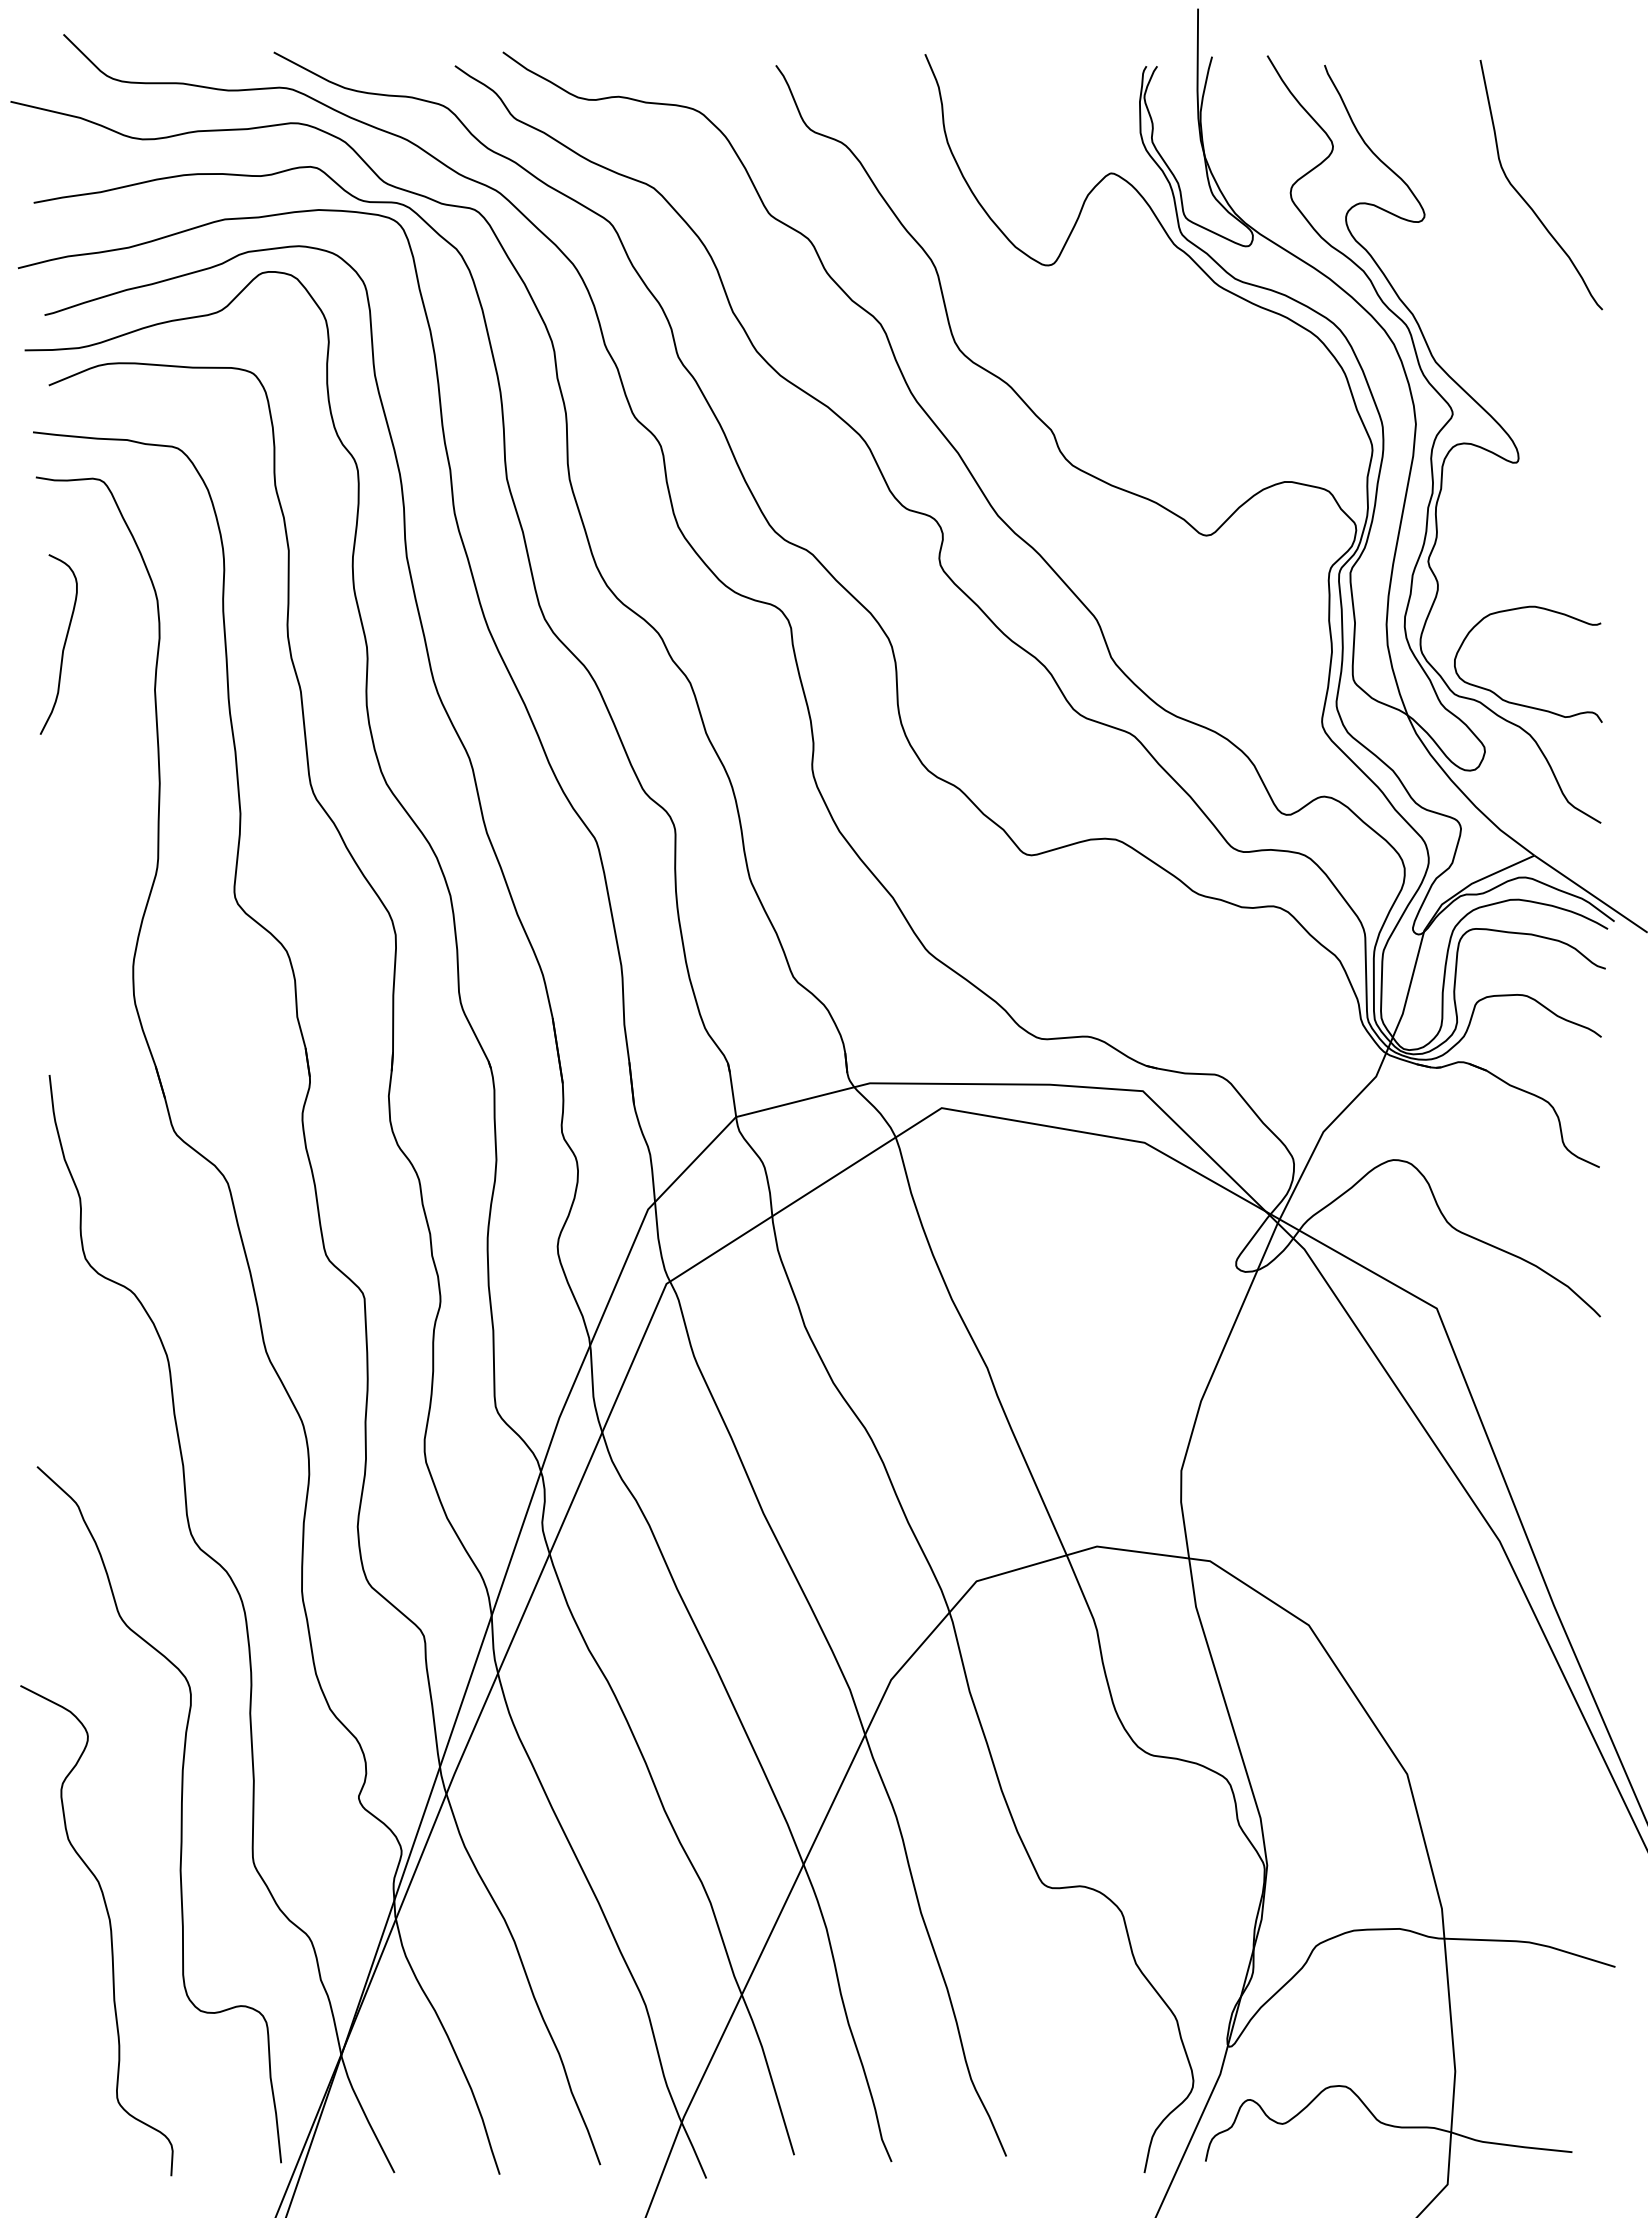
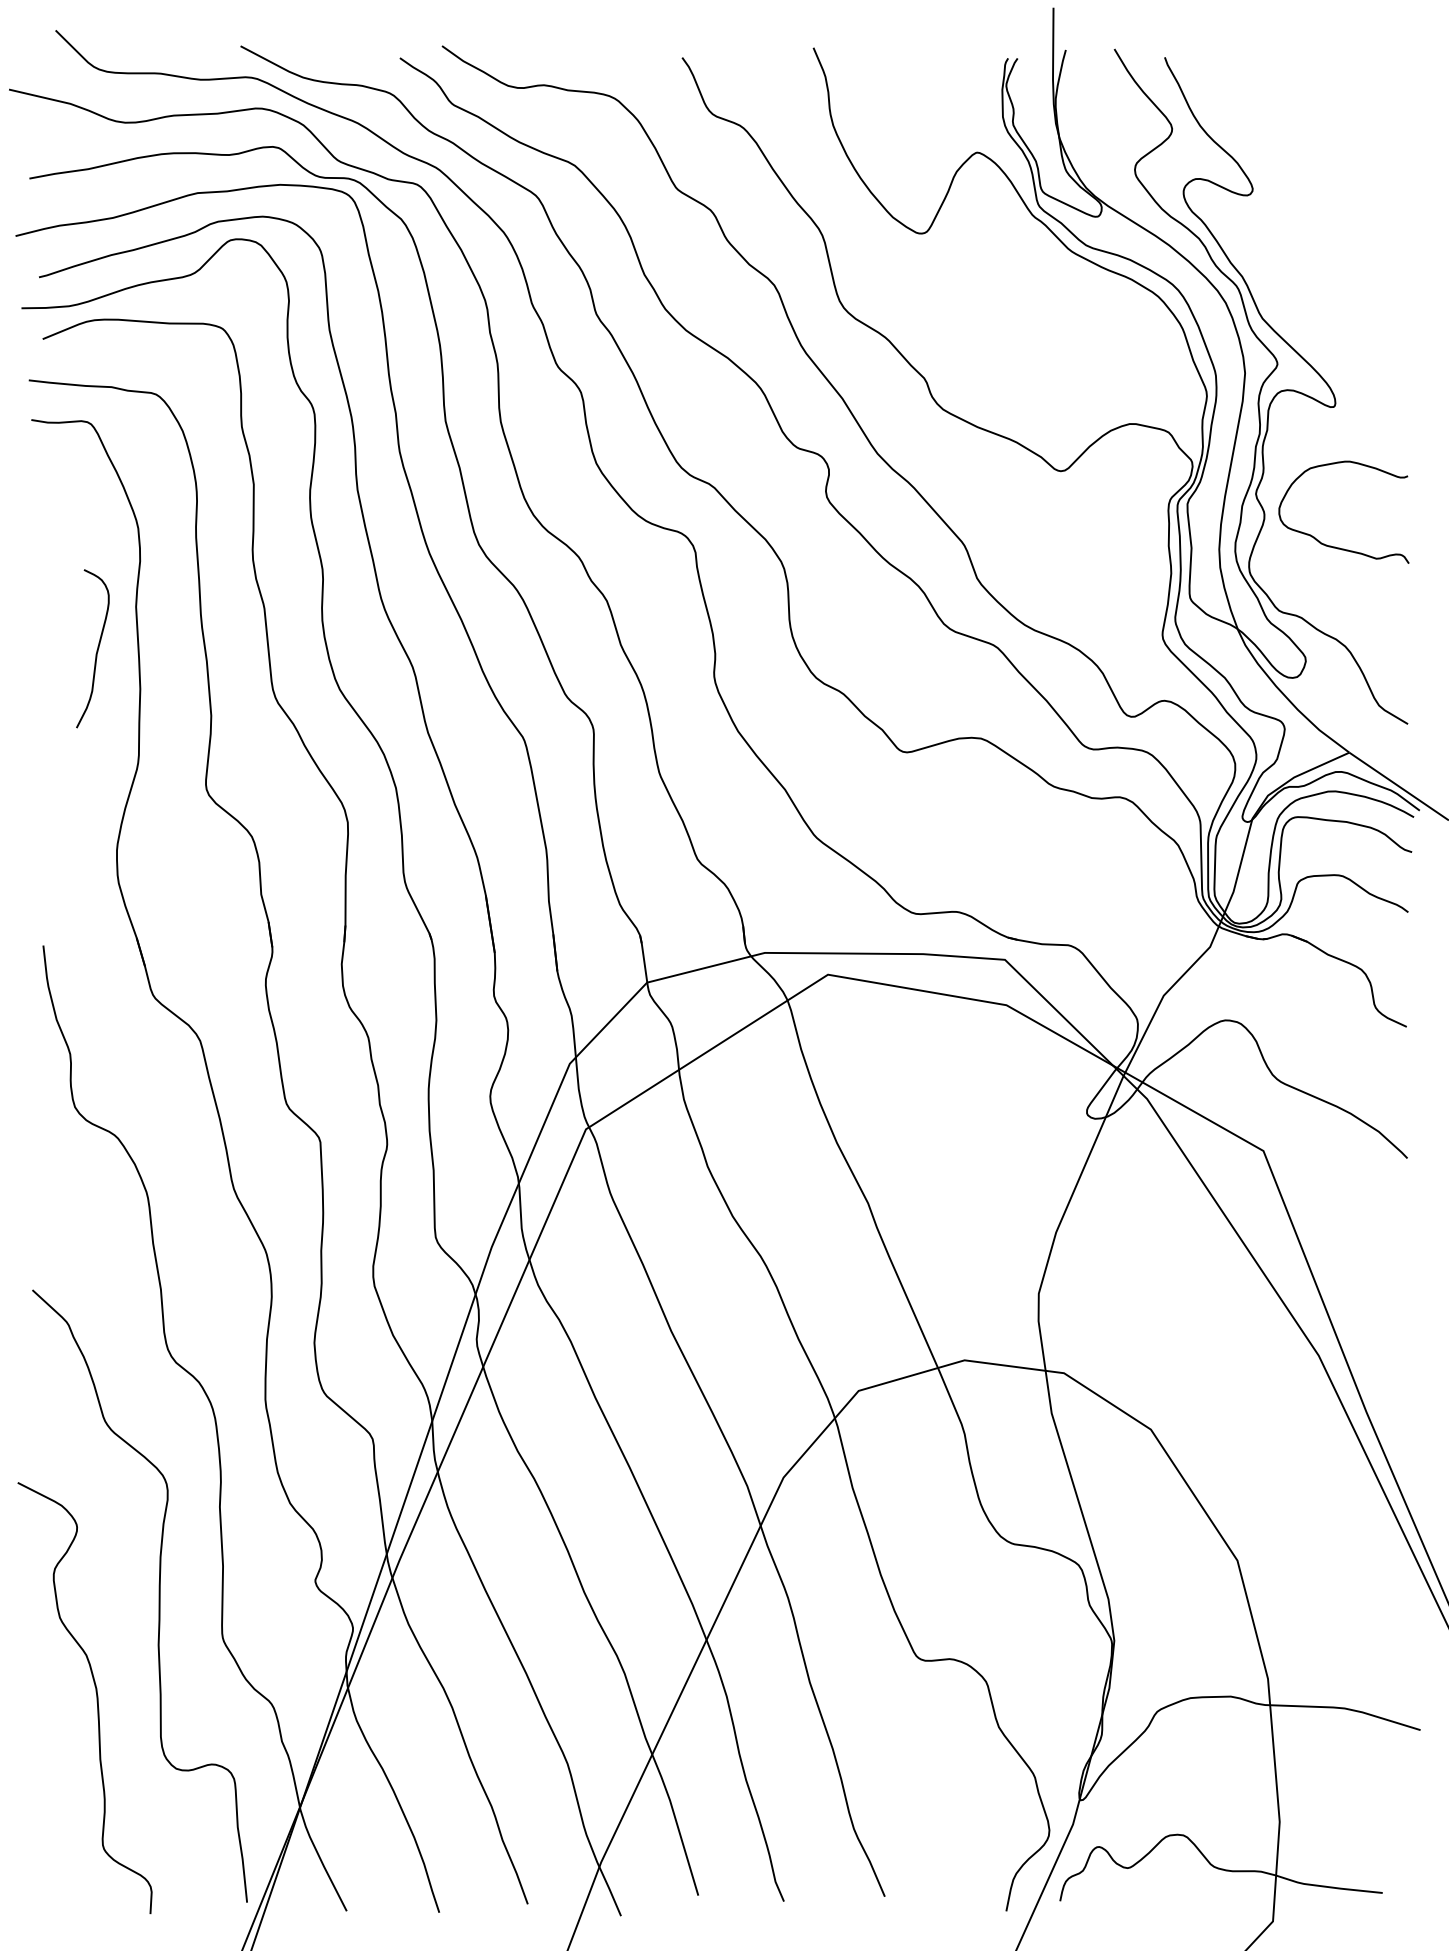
curve: (1524, 198) -> (1340, 174), removed
curve: (63, 644) -> (96, 648), moved
curve: (1519, 703) -> (1336, 546), moved

